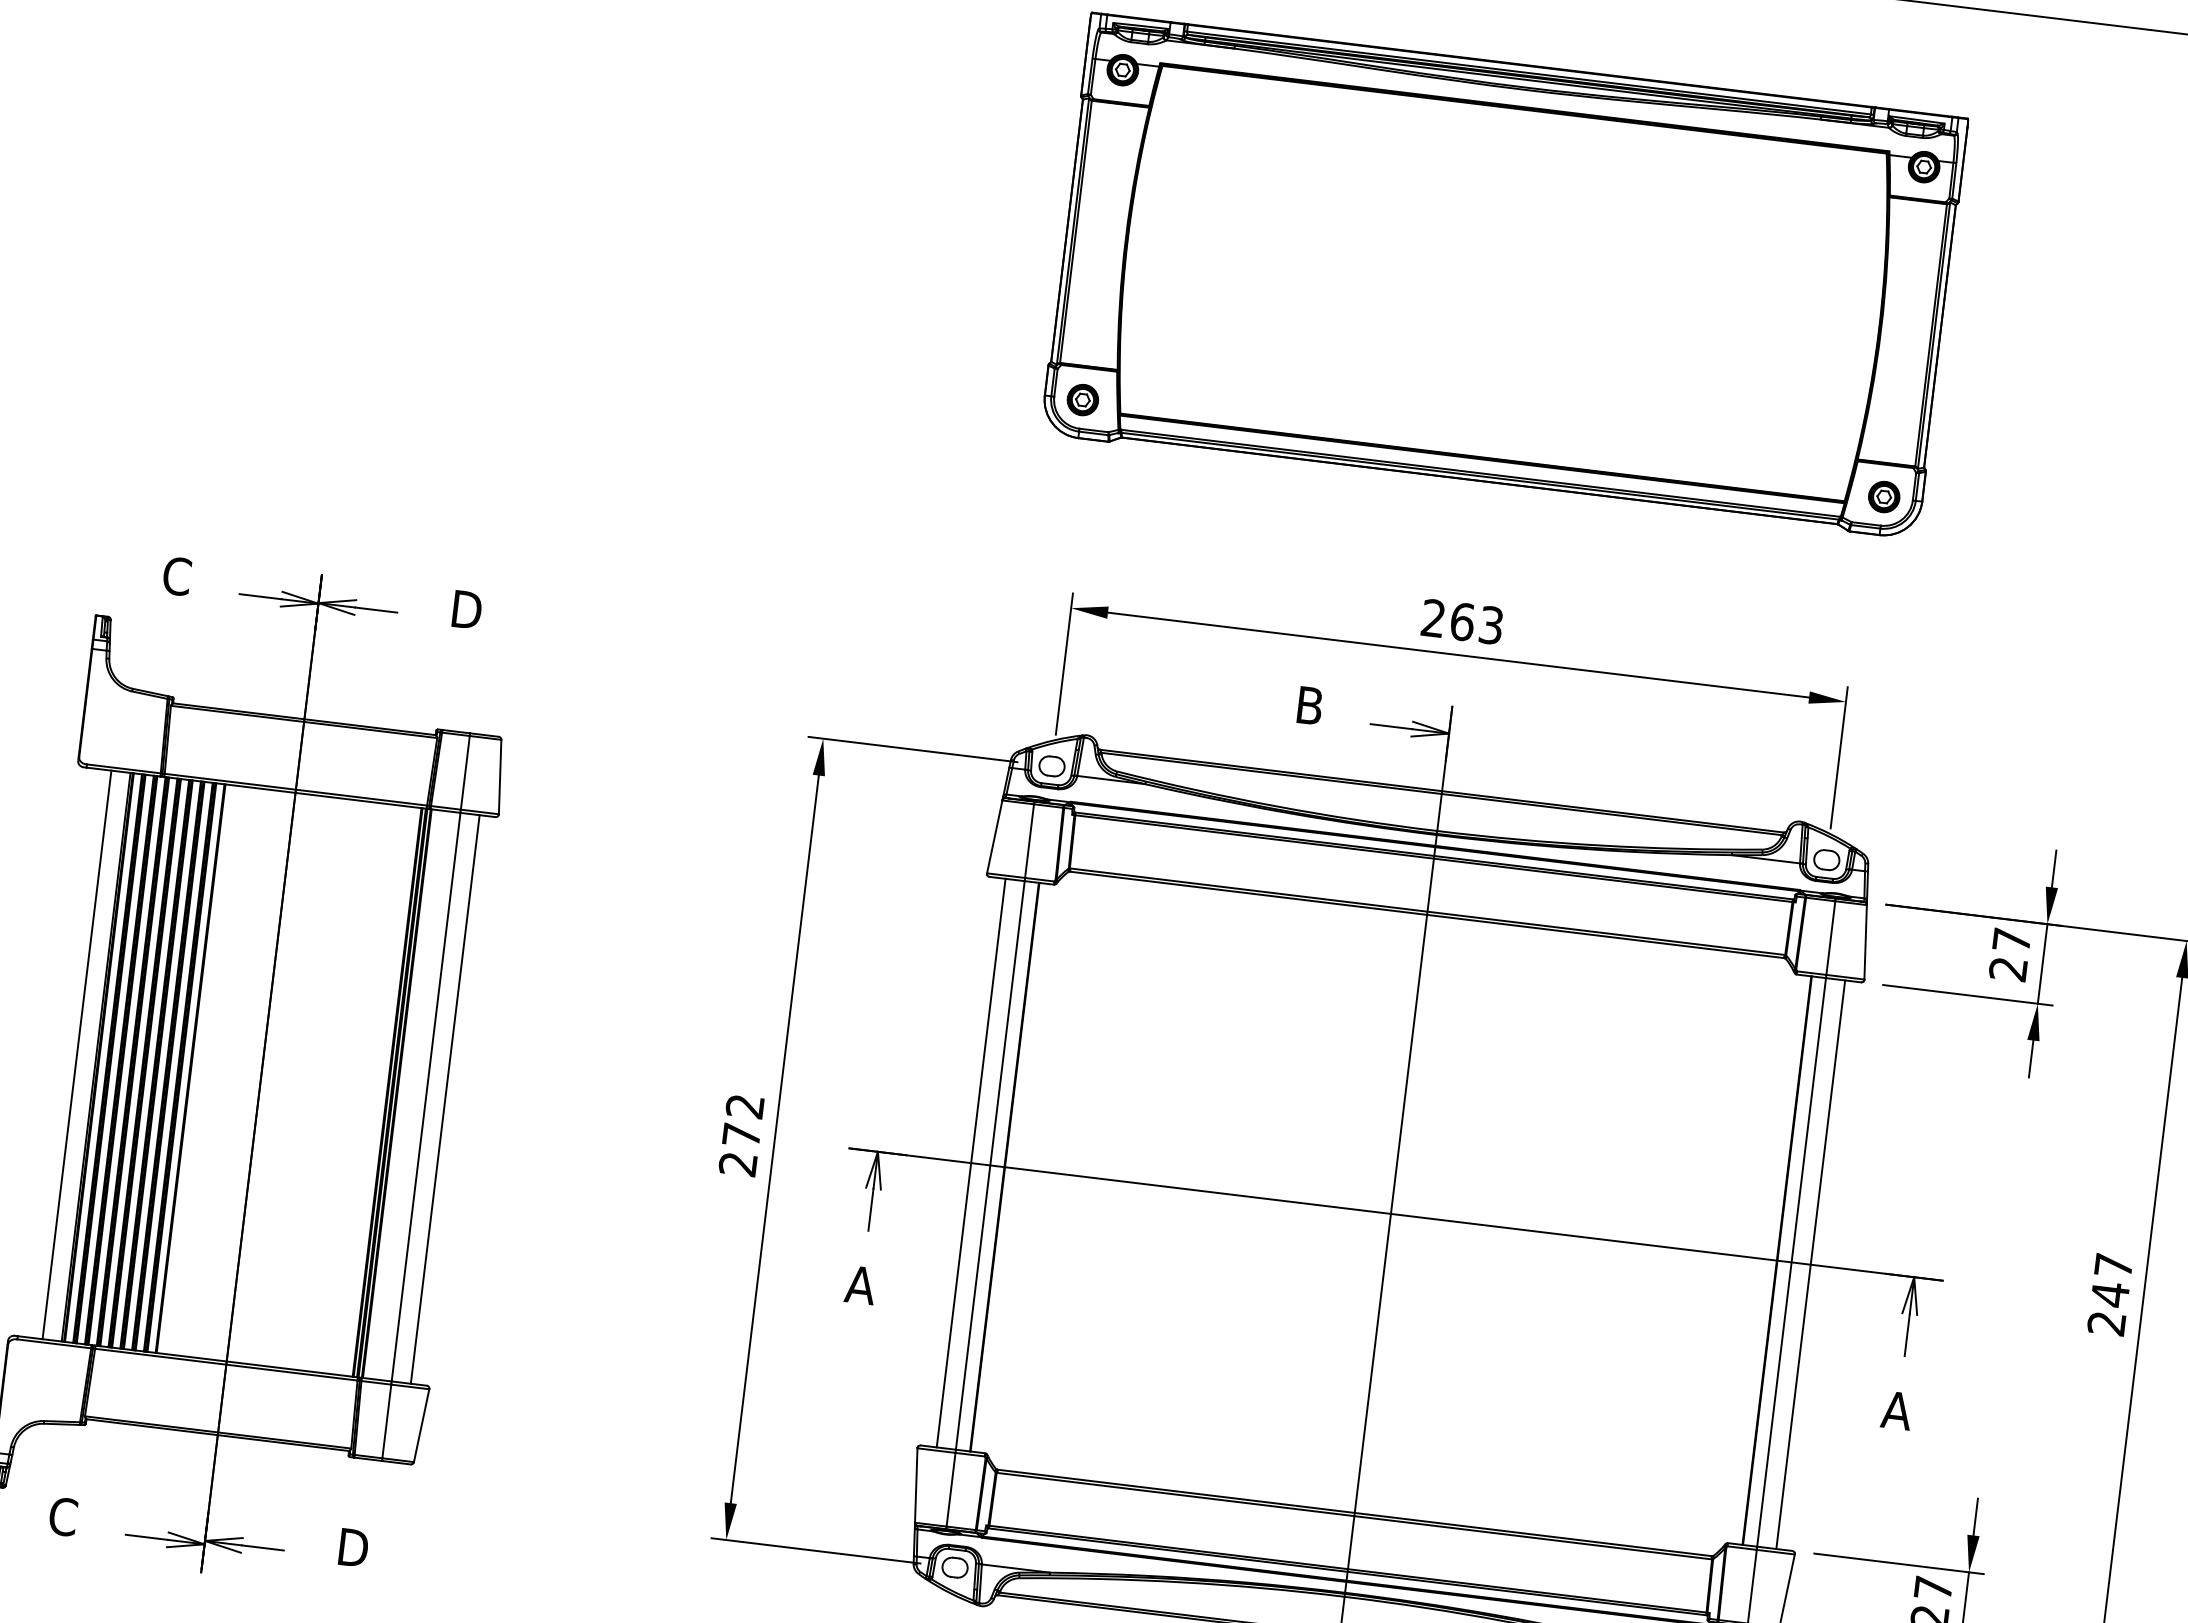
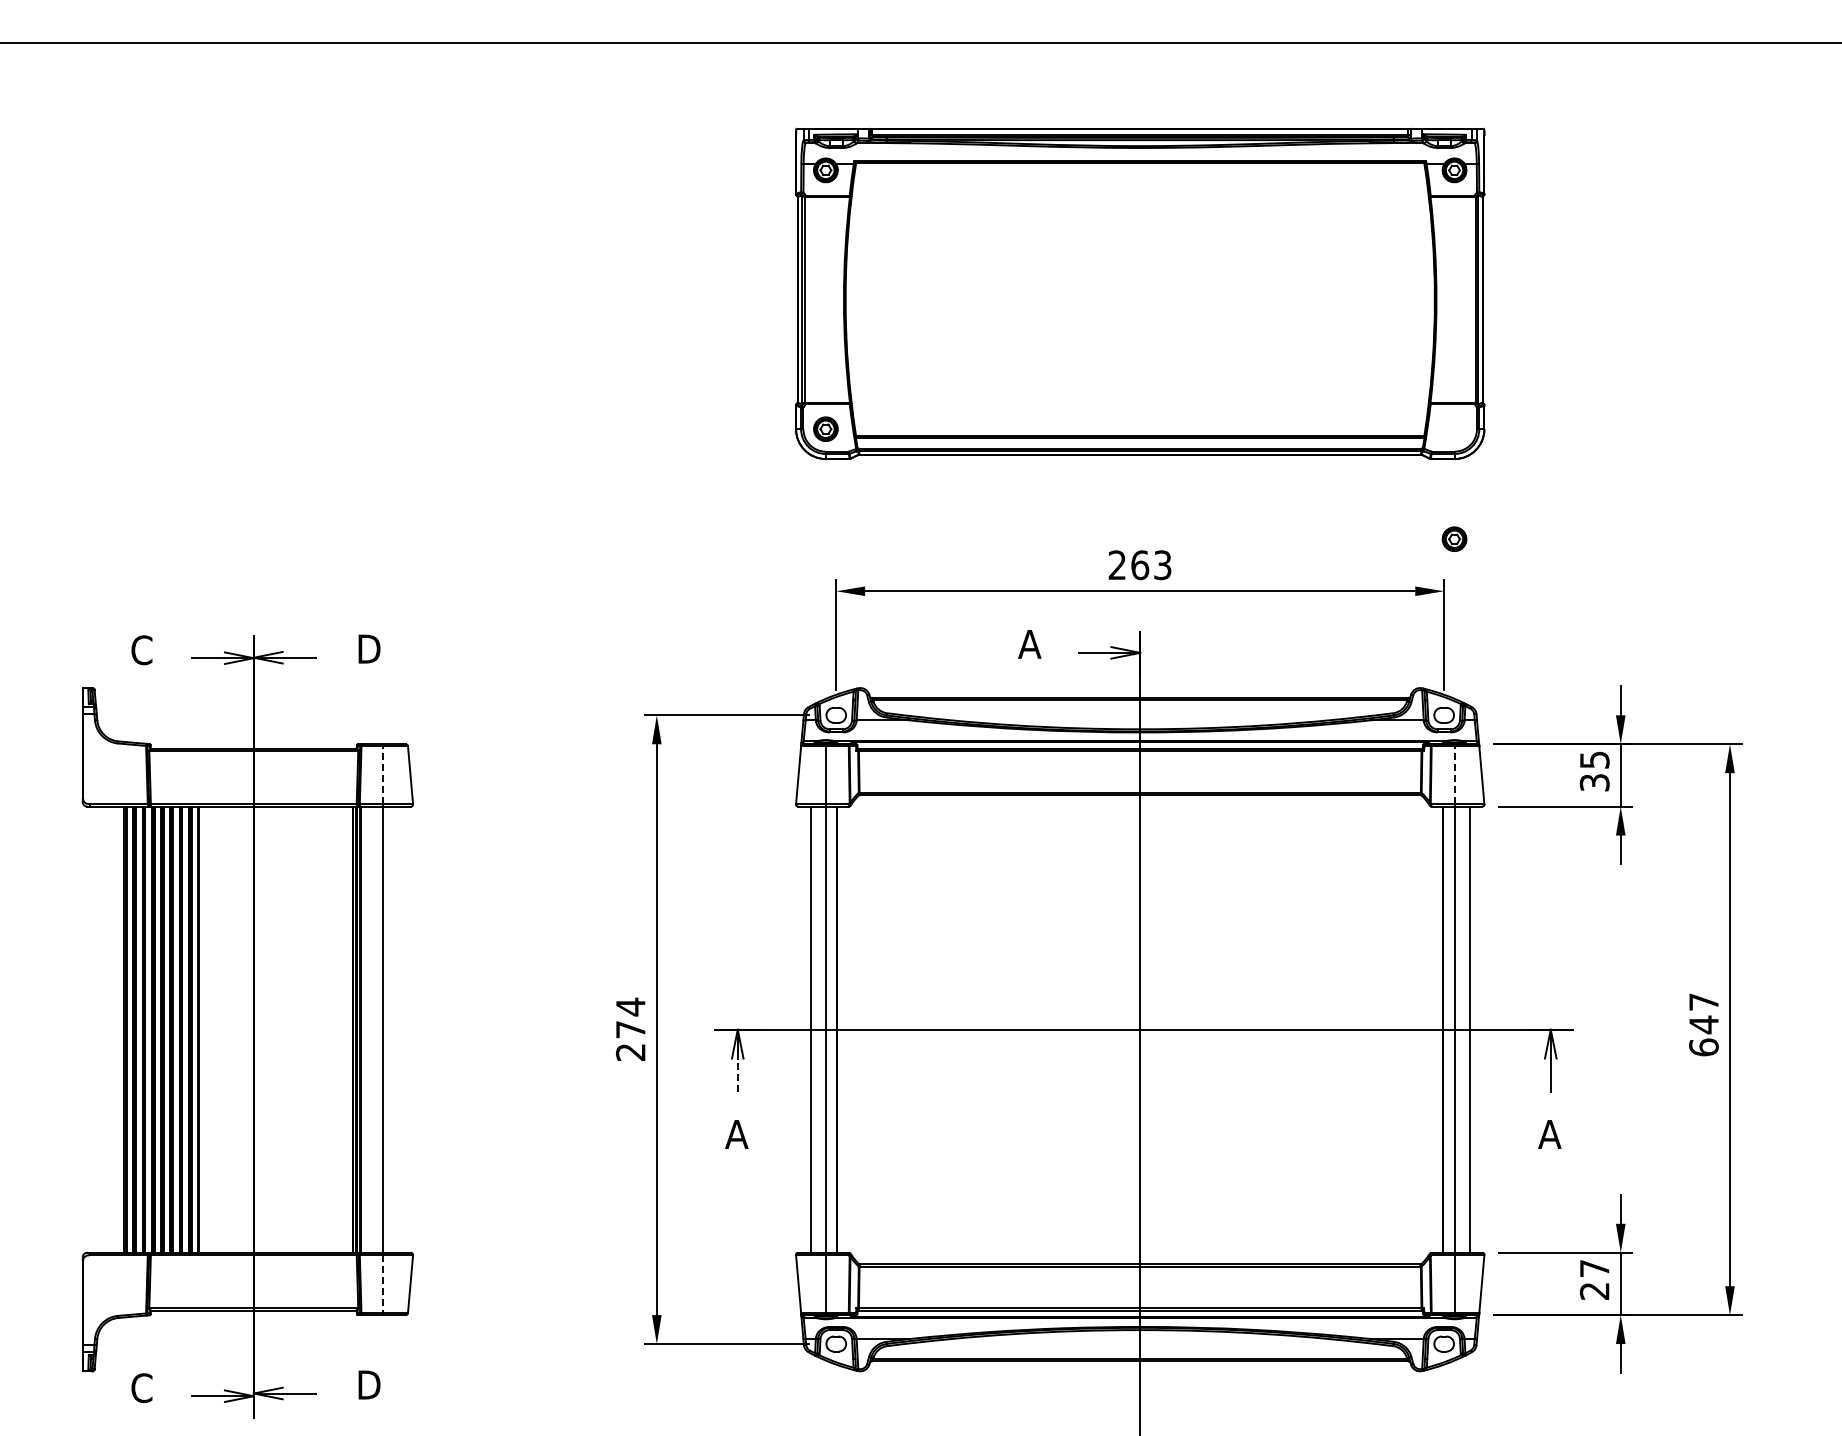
part: (1884, 496) -> (1454, 538), moved
text: (1309, 705) -> (1029, 644), B -> A
line: (465, 773) -> (383, 775), solid -> dashed
line: (1830, 938) -> (1454, 775), solid -> dashed
text: (2009, 954) -> (1594, 771), 27 -> 35
line: (77, 1054) -> (109, 1029), removed
line: (445, 1099) -> (398, 1029), removed
text: (744, 1105) -> (630, 1006), 272 -> 274
line: (870, 1210) -> (737, 1075), solid -> dashed
text: (2106, 1323) -> (1703, 1047), 247 -> 647
line: (387, 1421) -> (383, 1284), solid -> dashed

